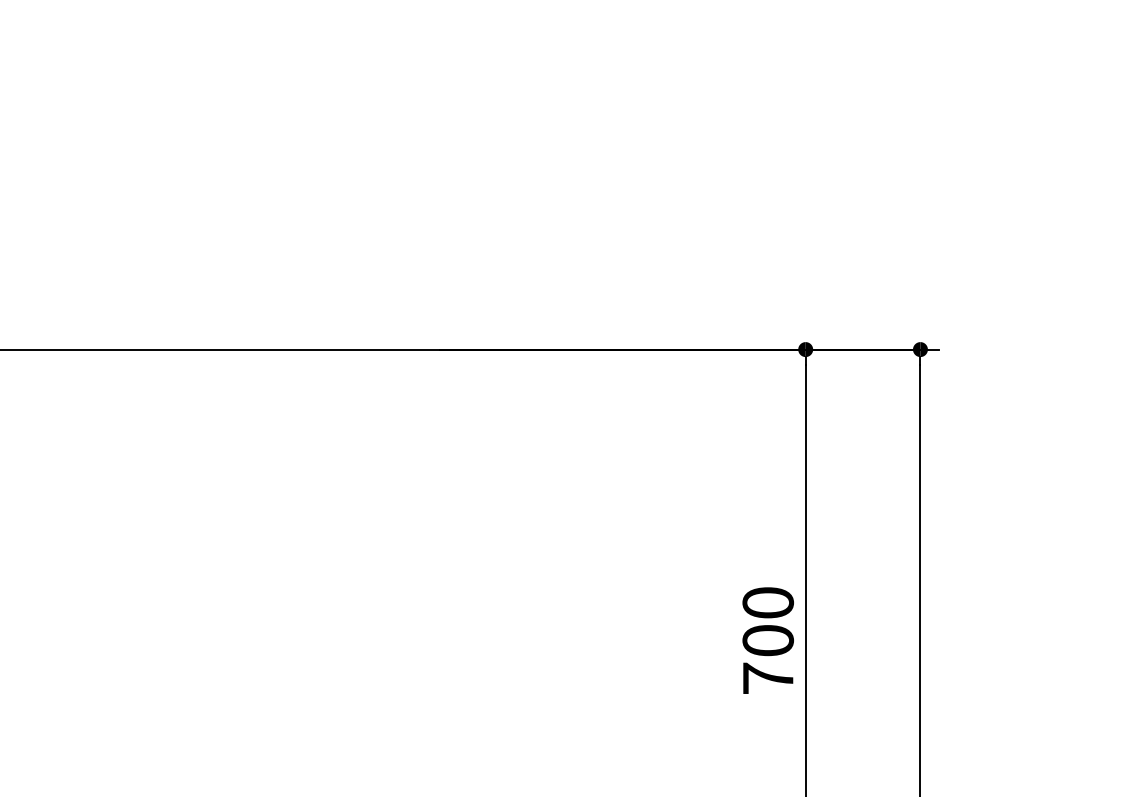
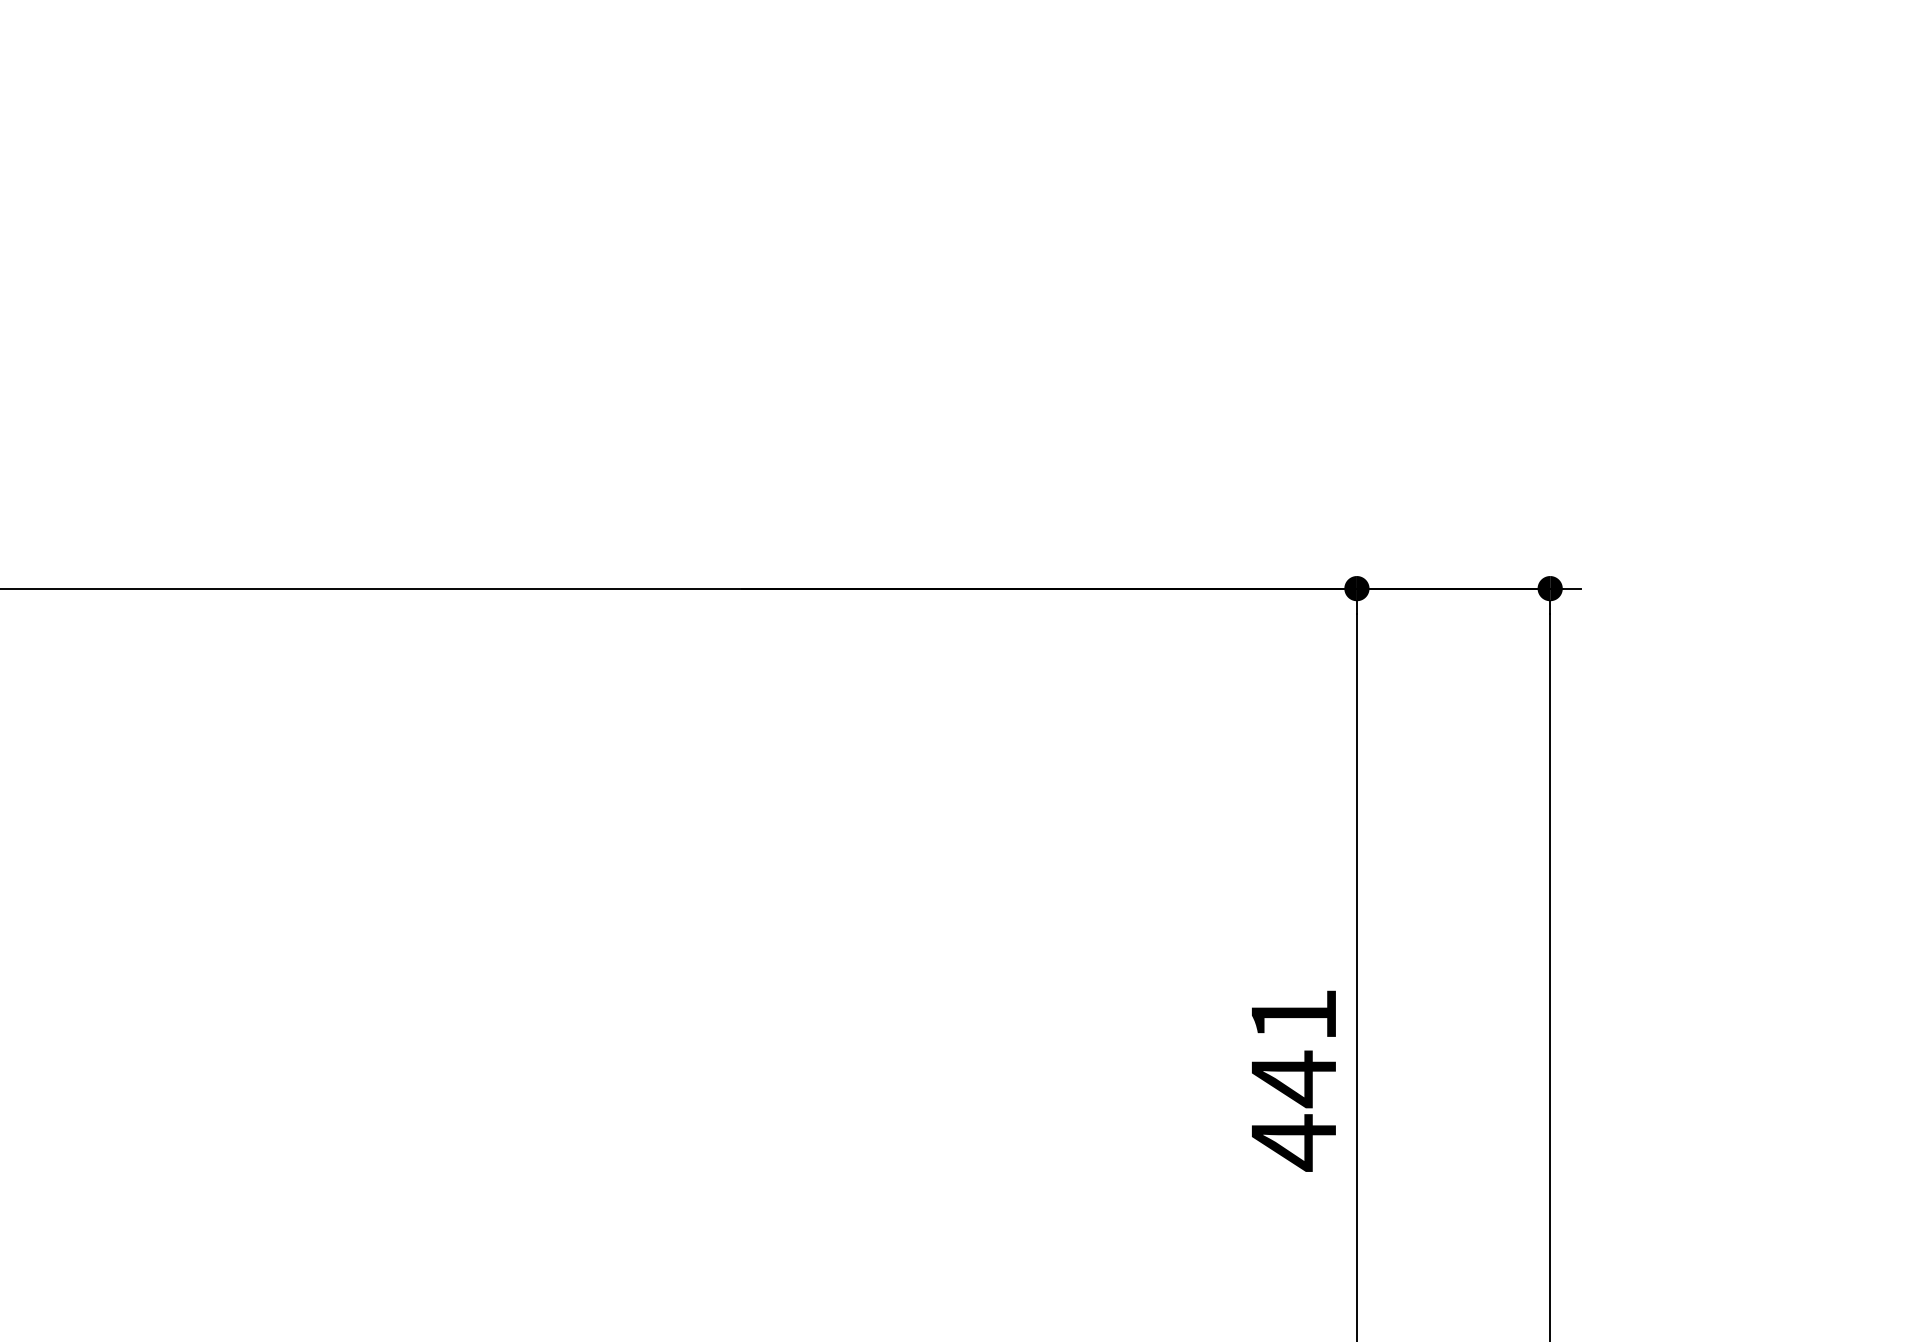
text: (768, 641) -> (1294, 1080), 700 -> 441

